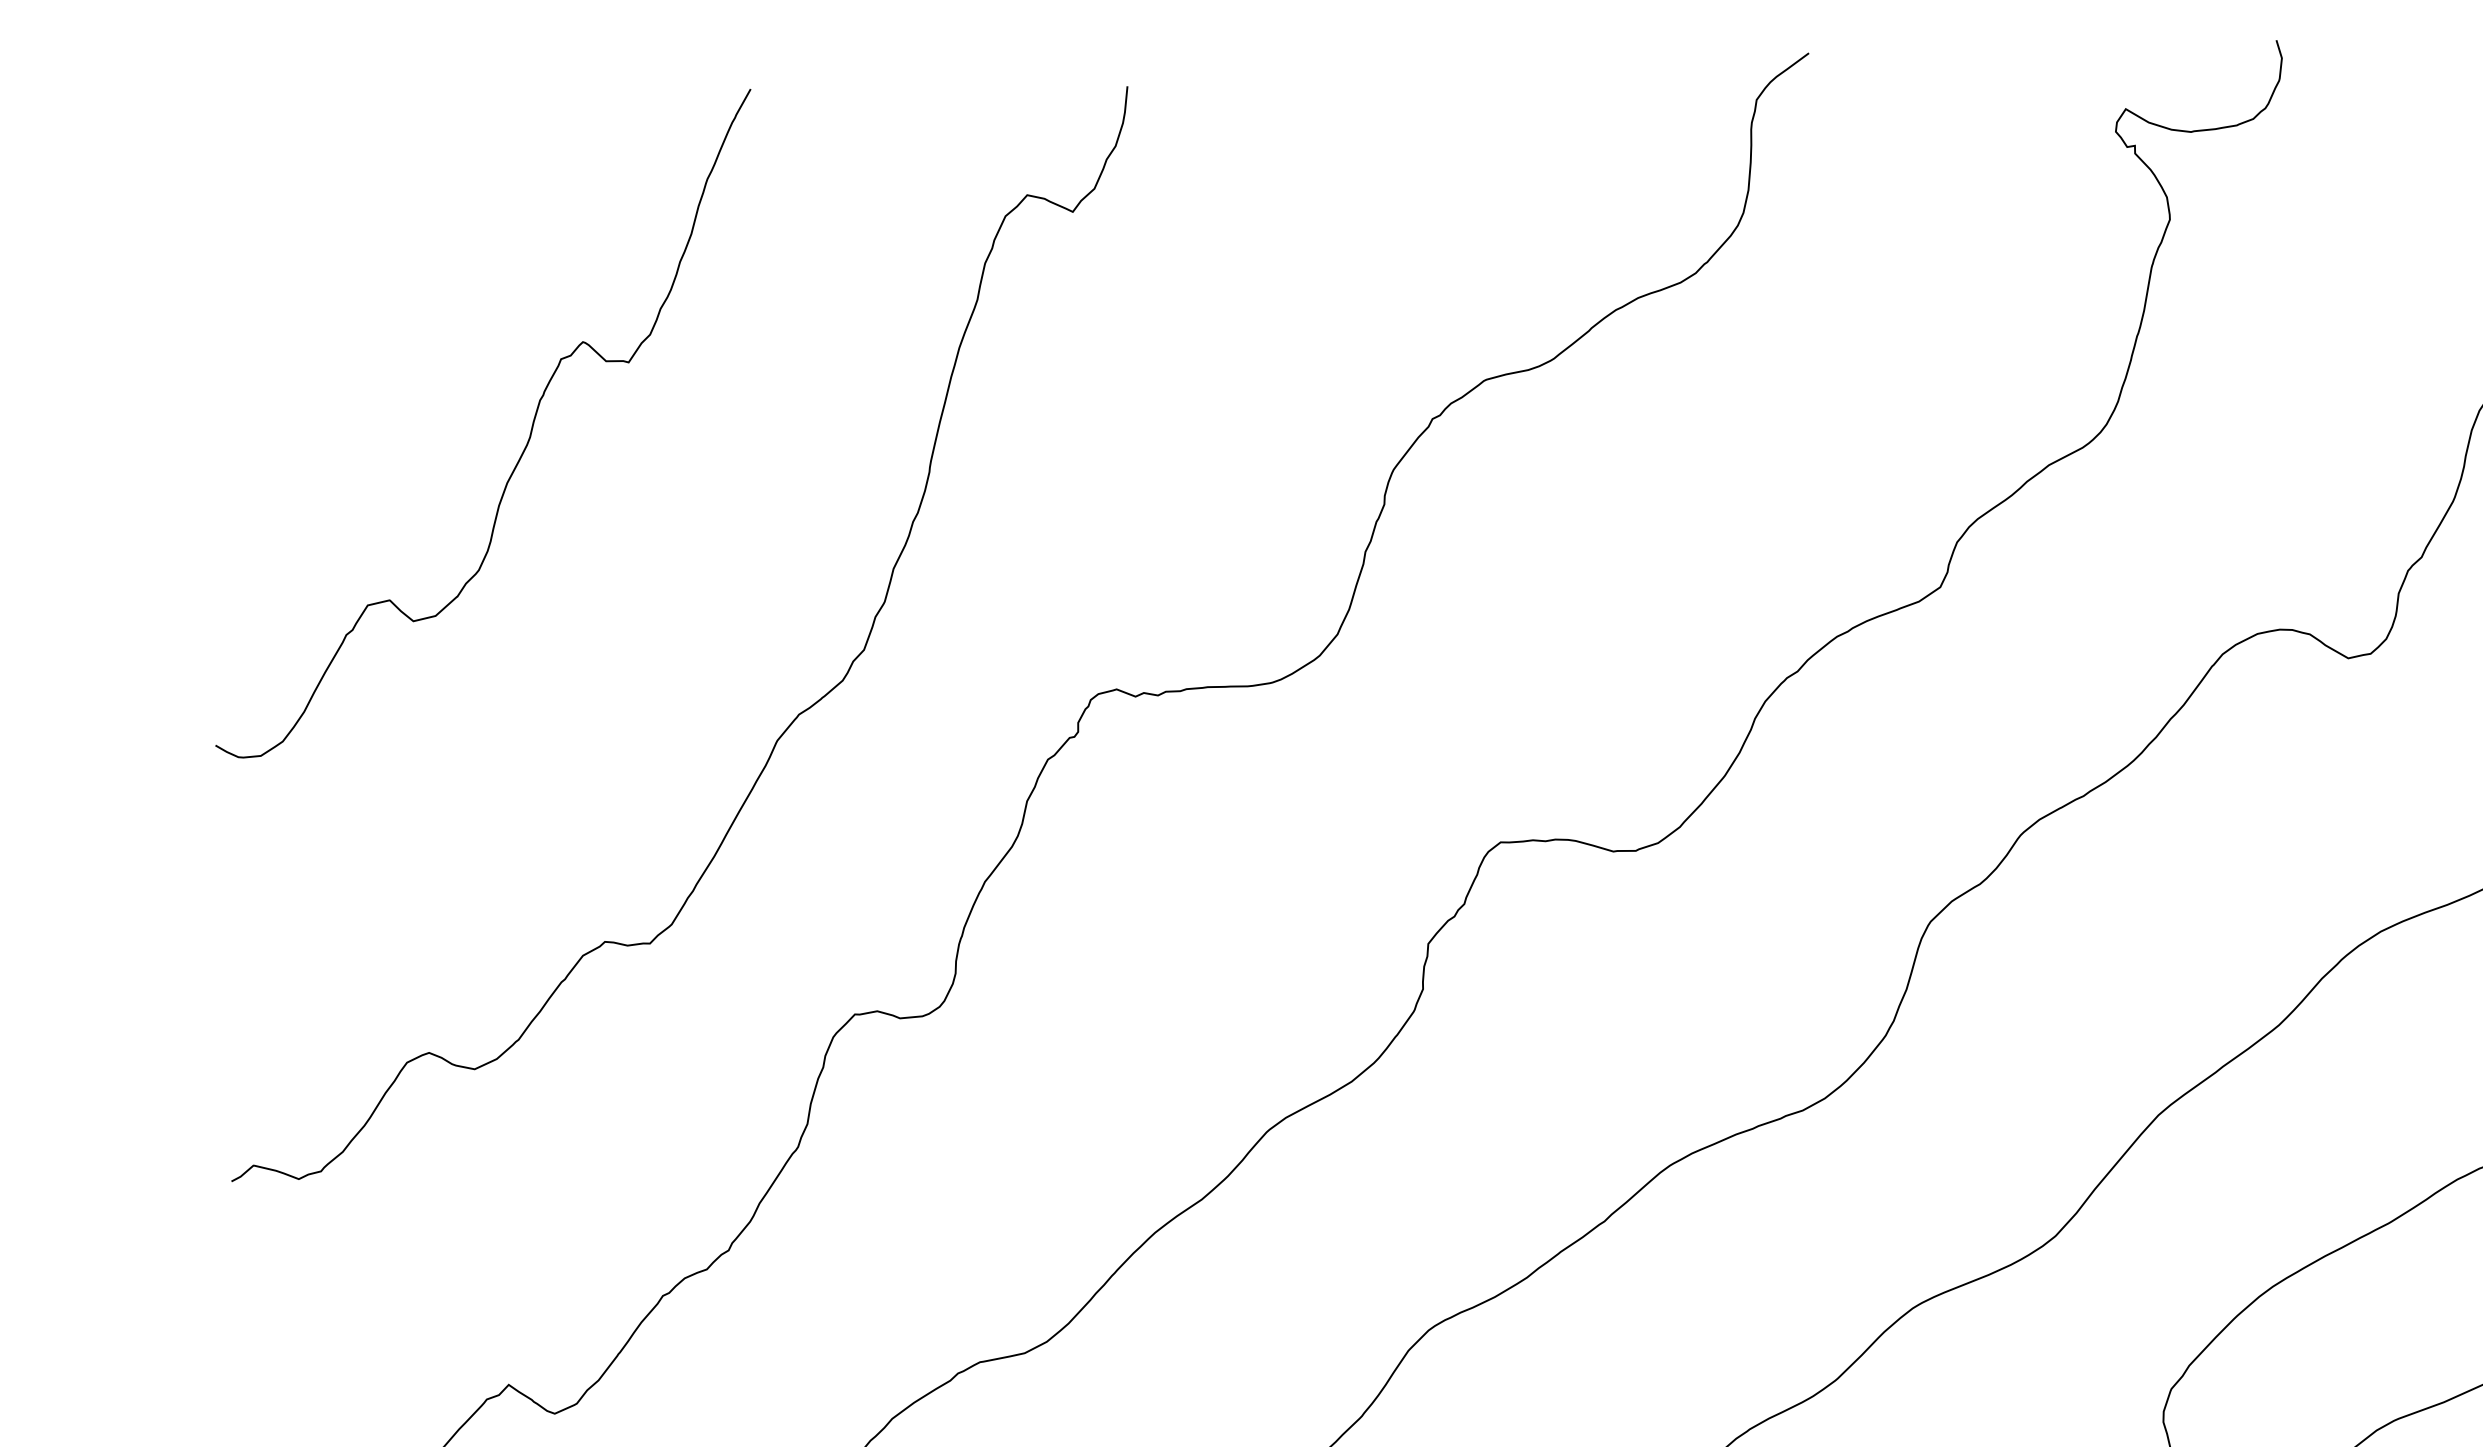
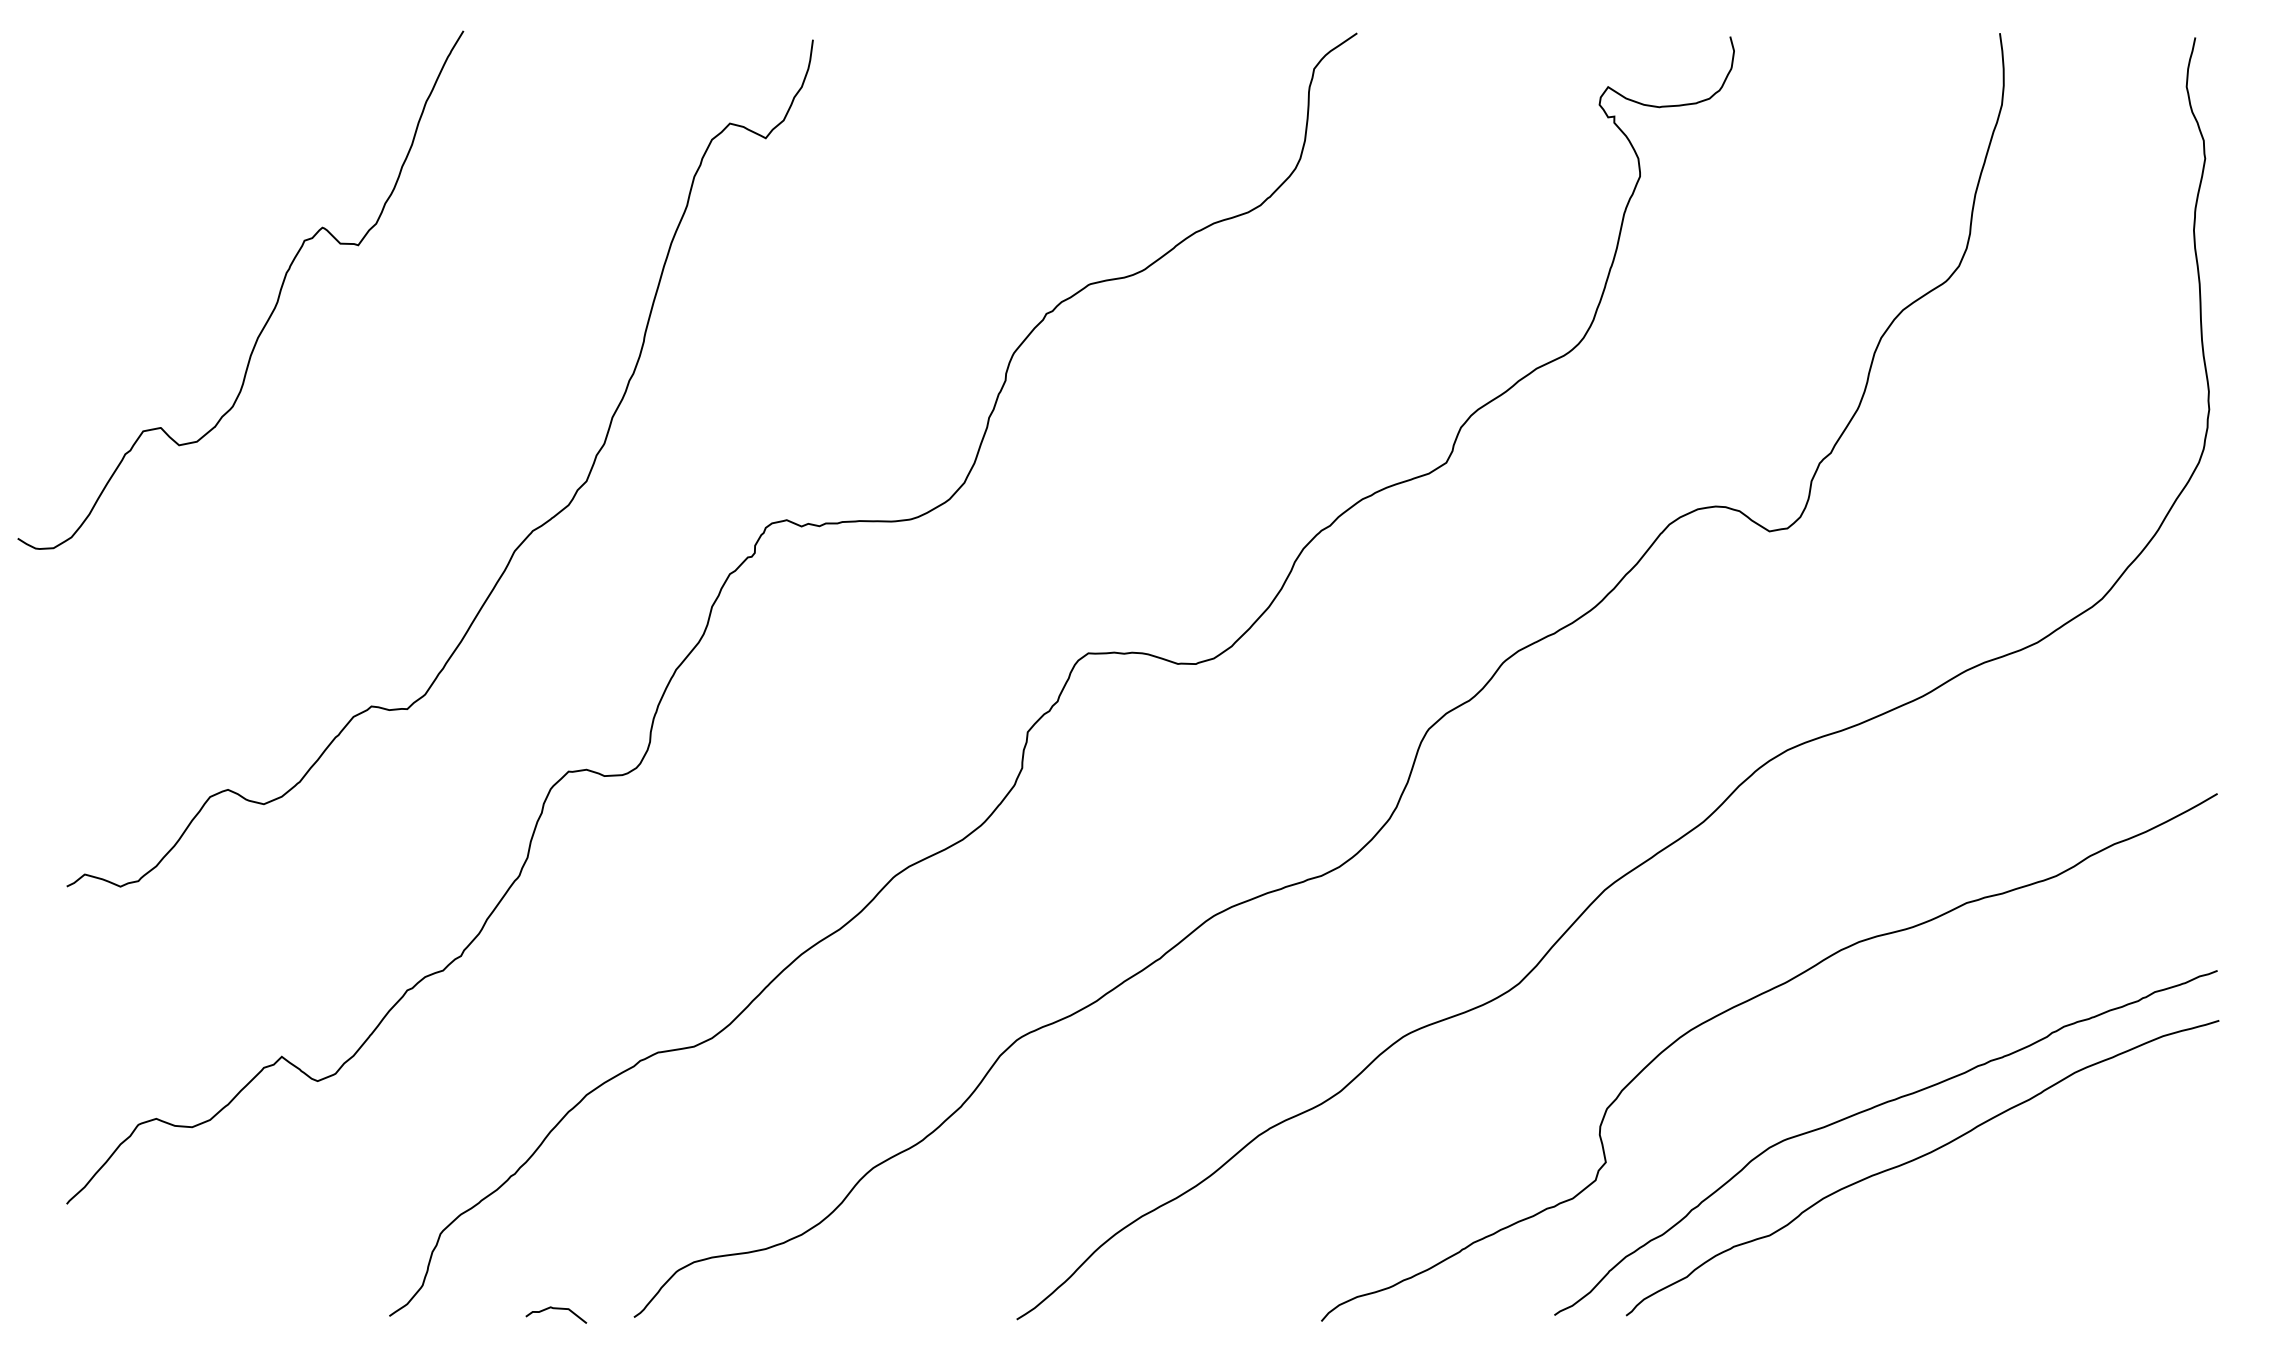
curve: (527, 439) -> (275, 303), moved

